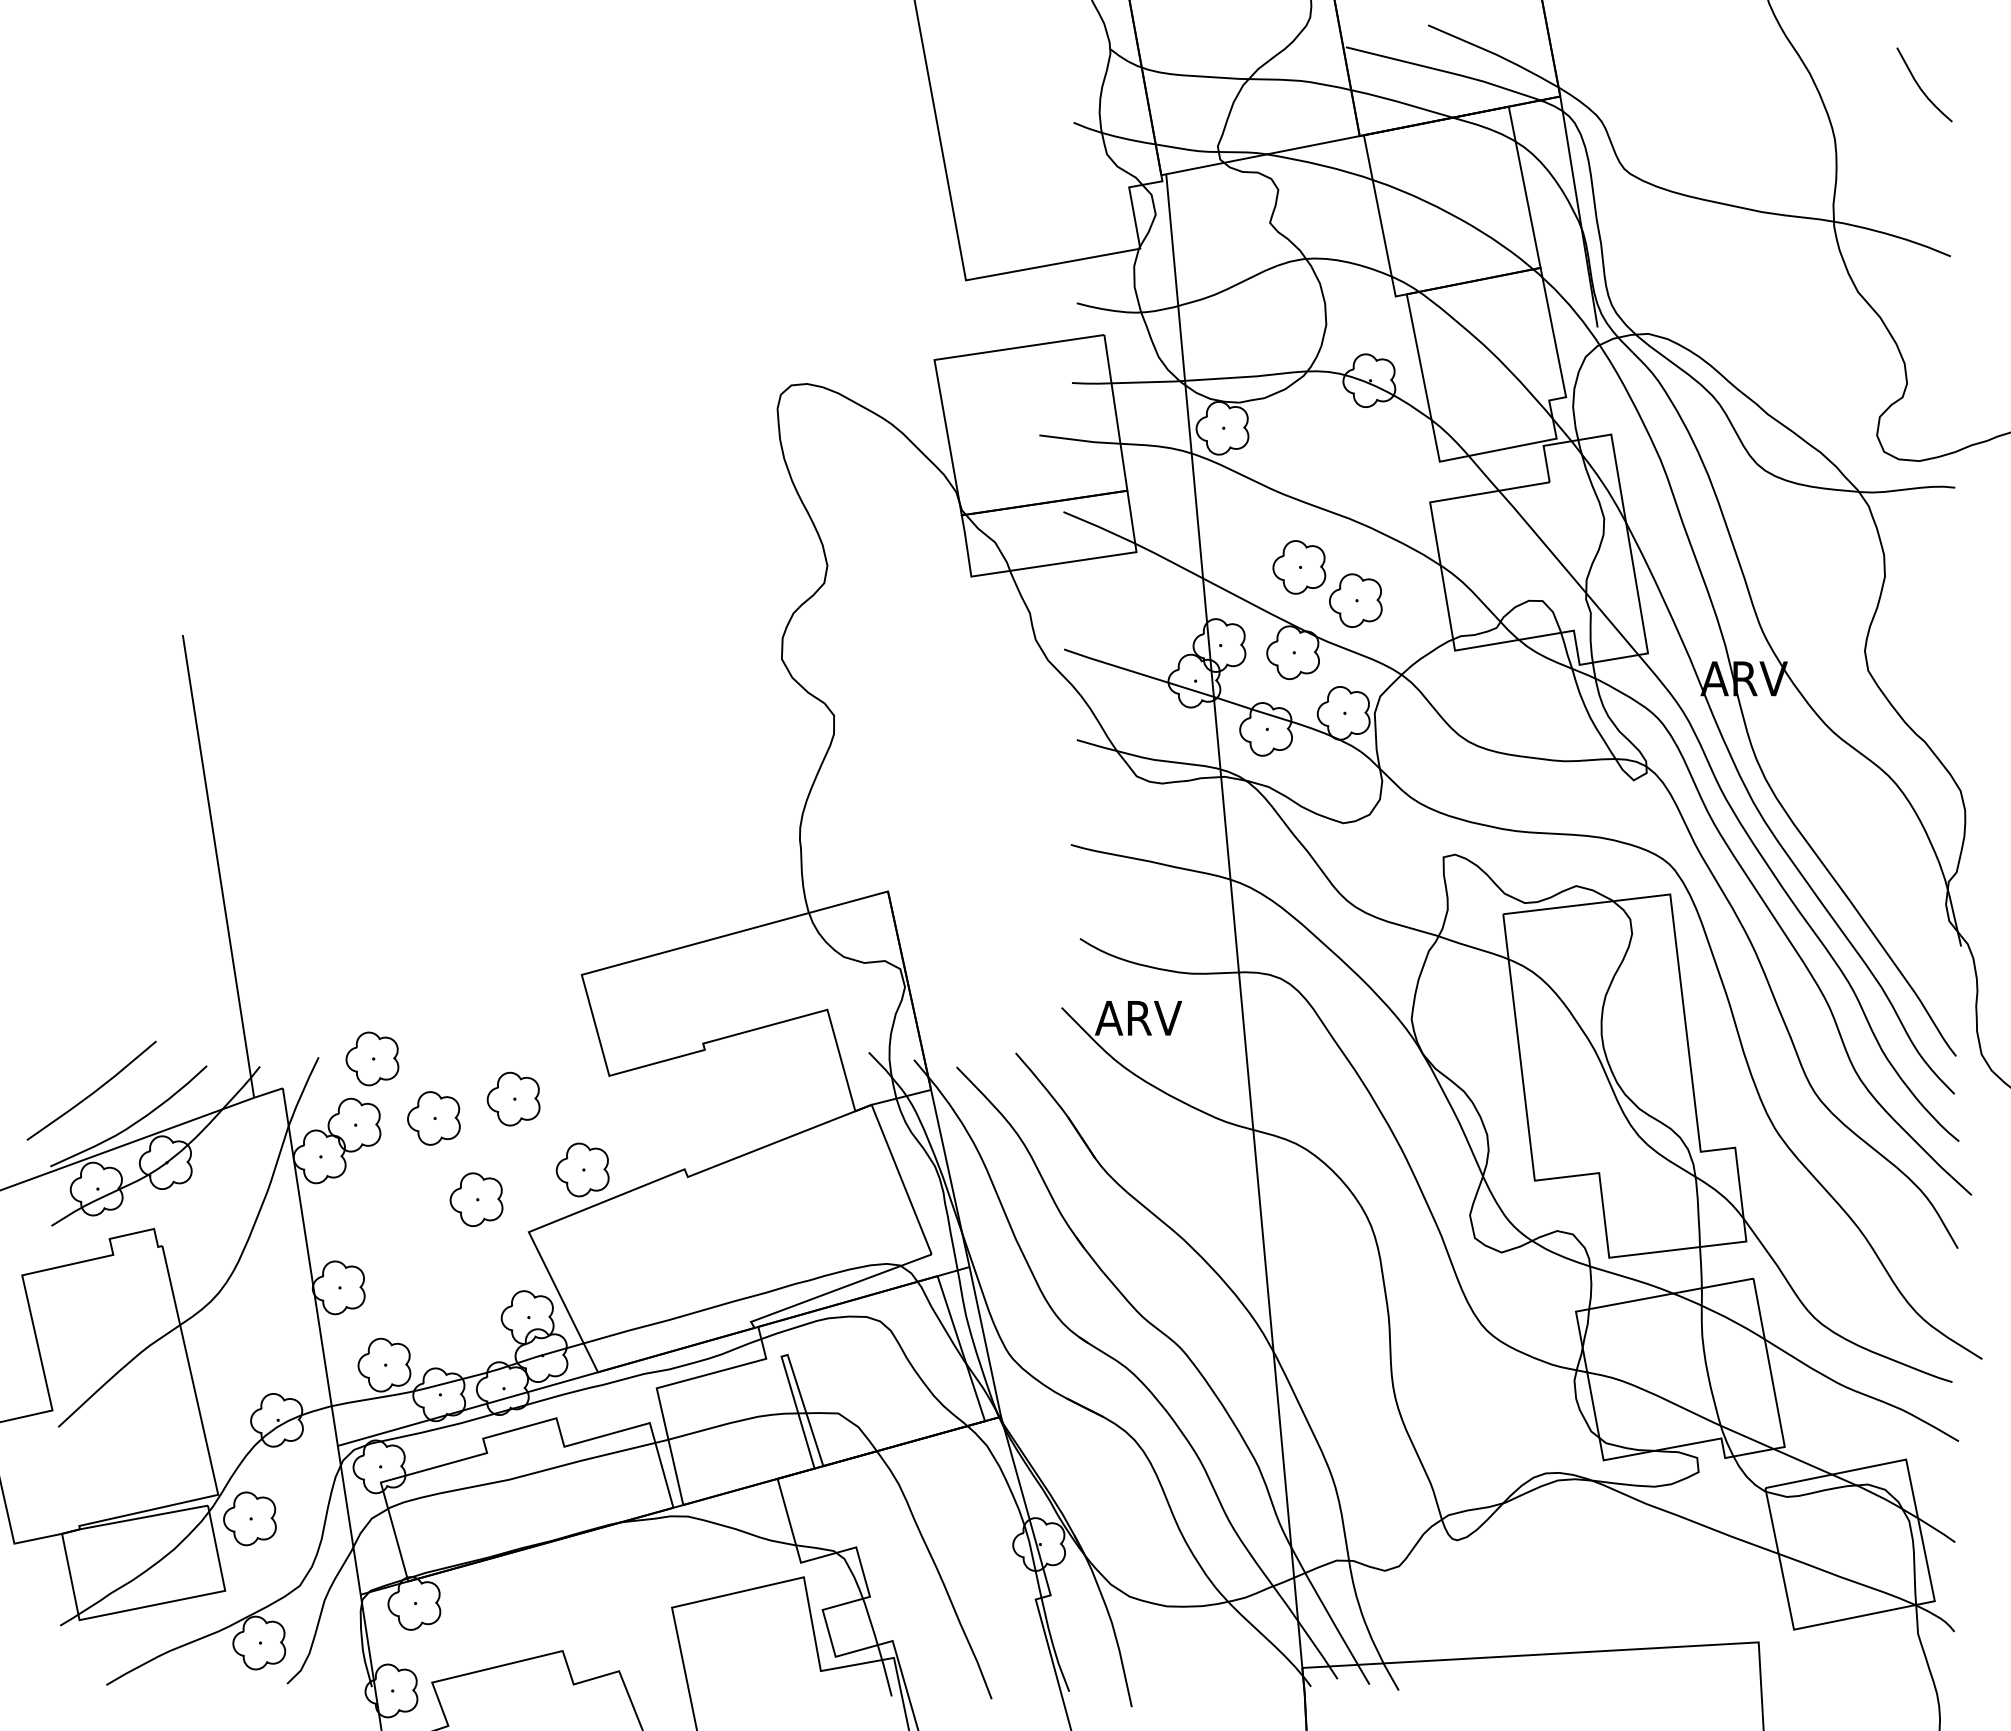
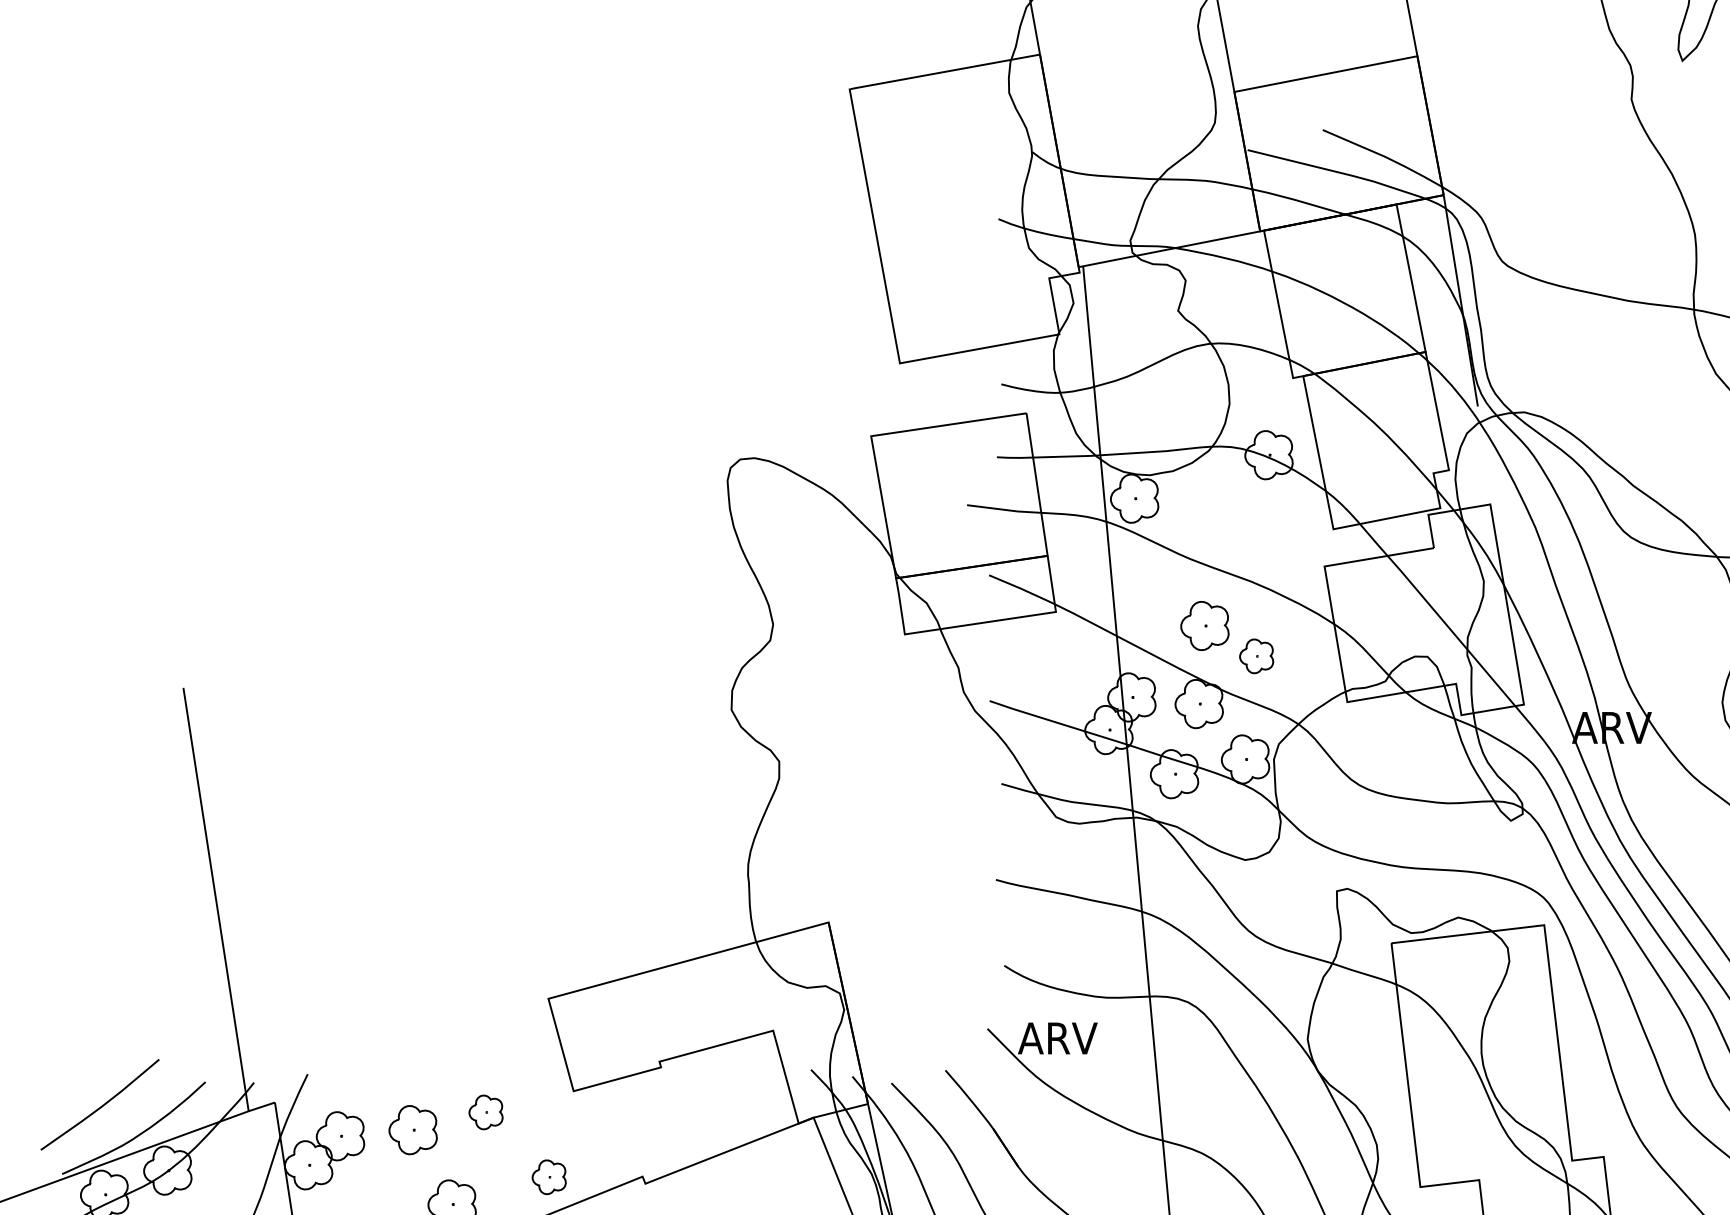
part: (1355, 600) -> (1256, 656), size x0.7
part: (372, 1058) -> (356, 1075), removed
part: (513, 1098) -> (485, 1111), size x0.7
part: (582, 1169) -> (549, 1176), size x0.7

